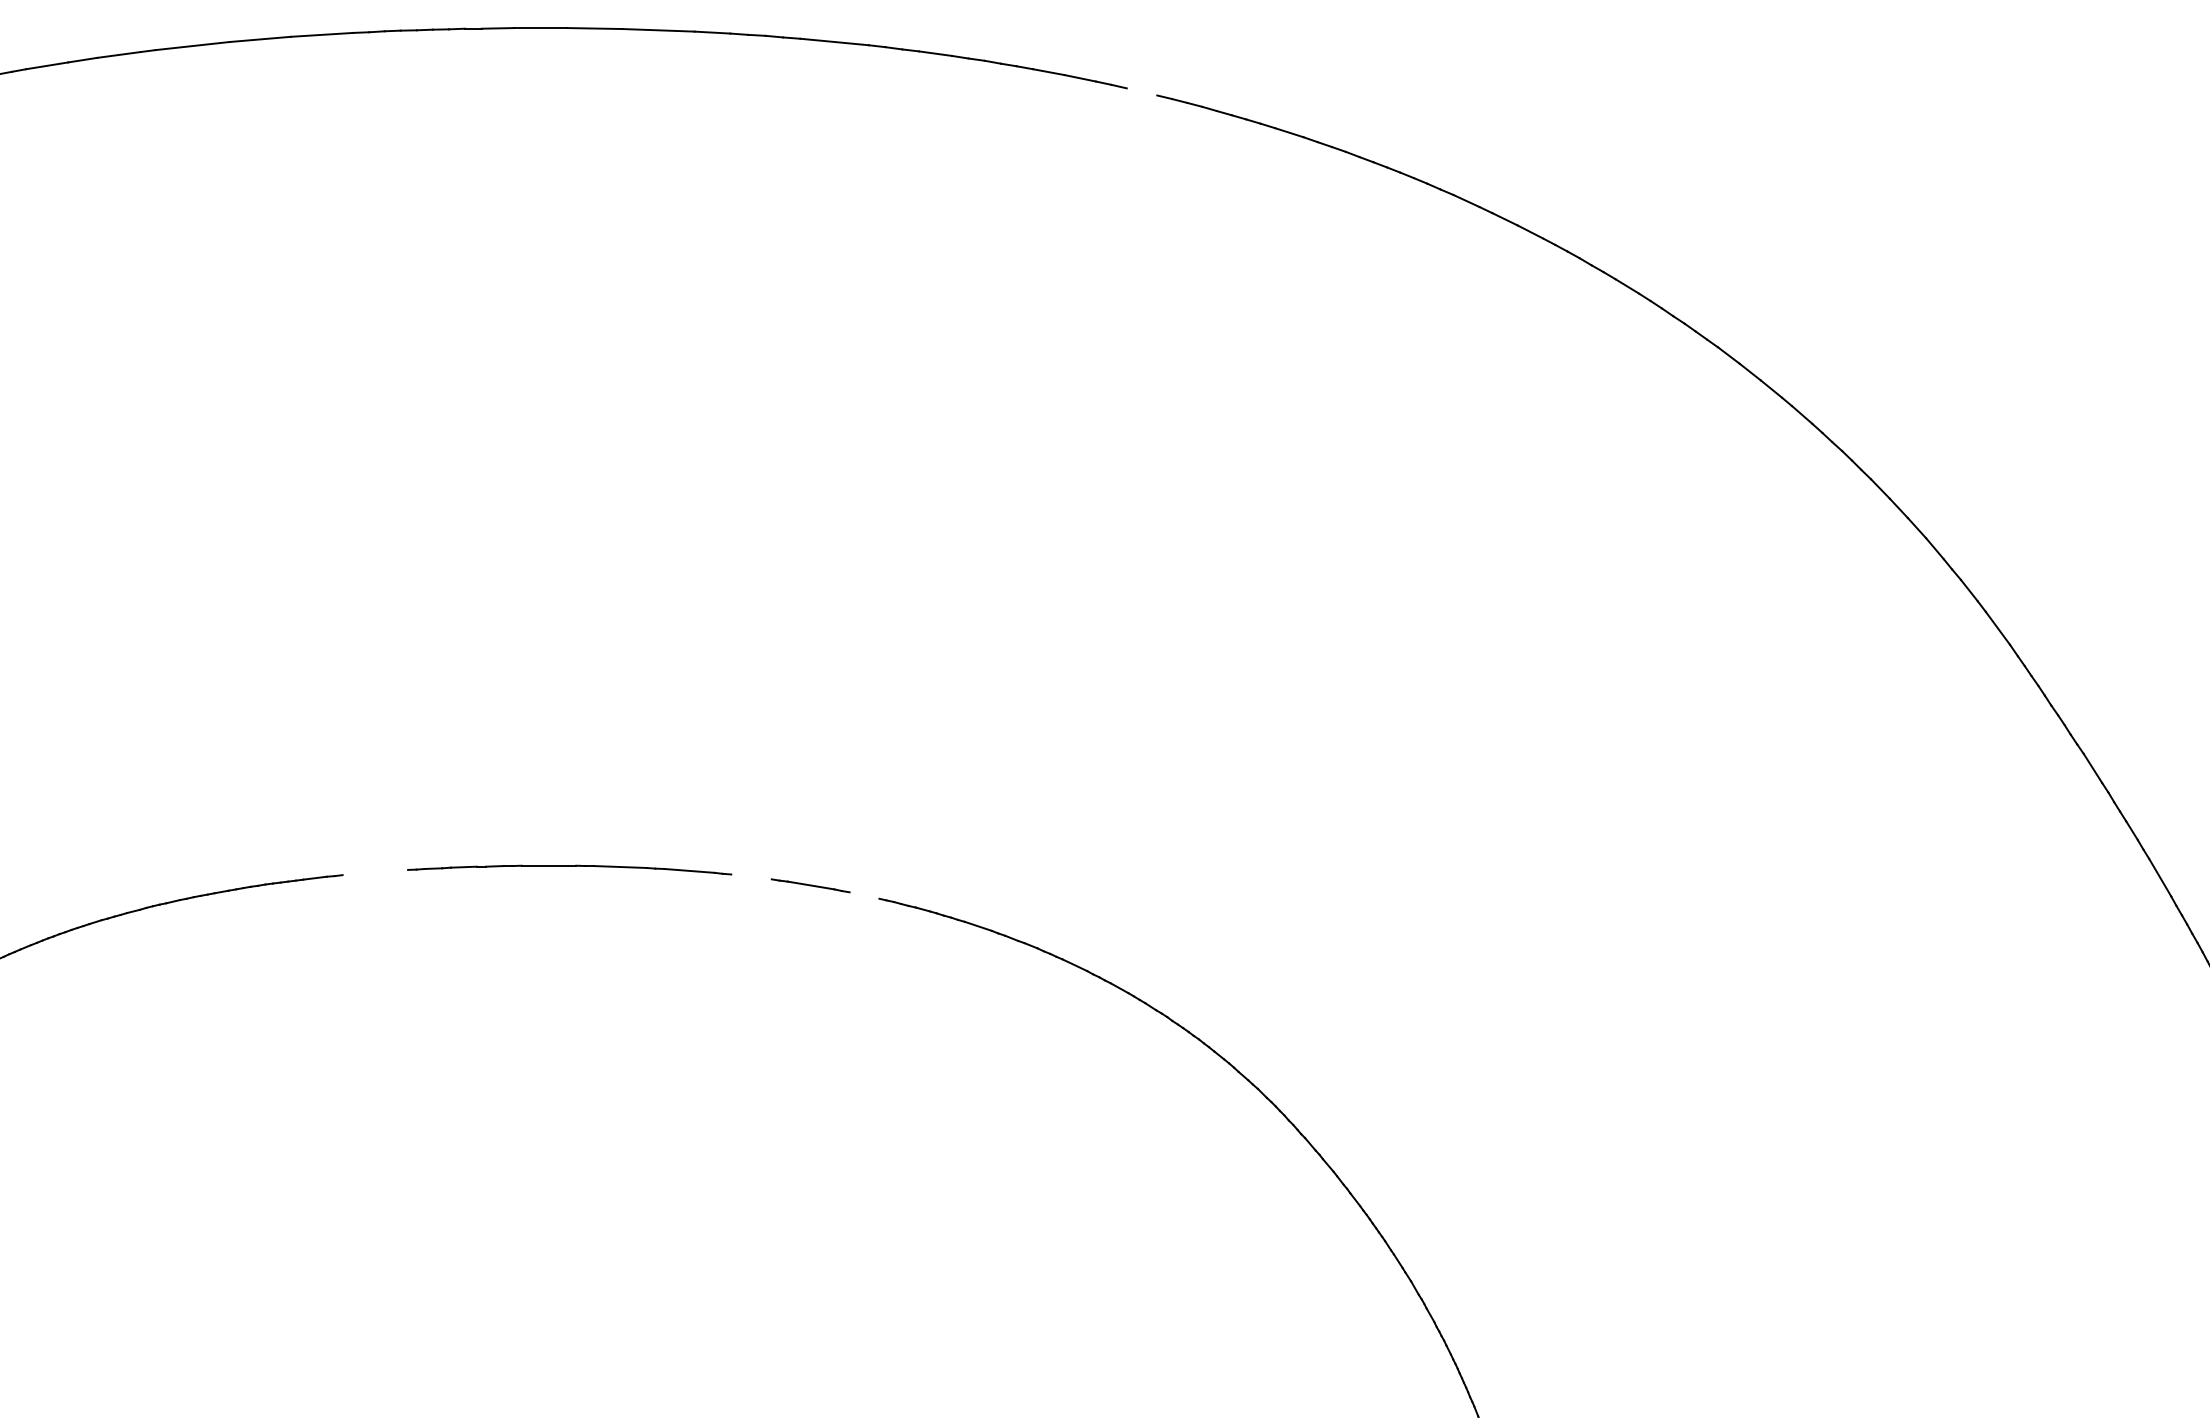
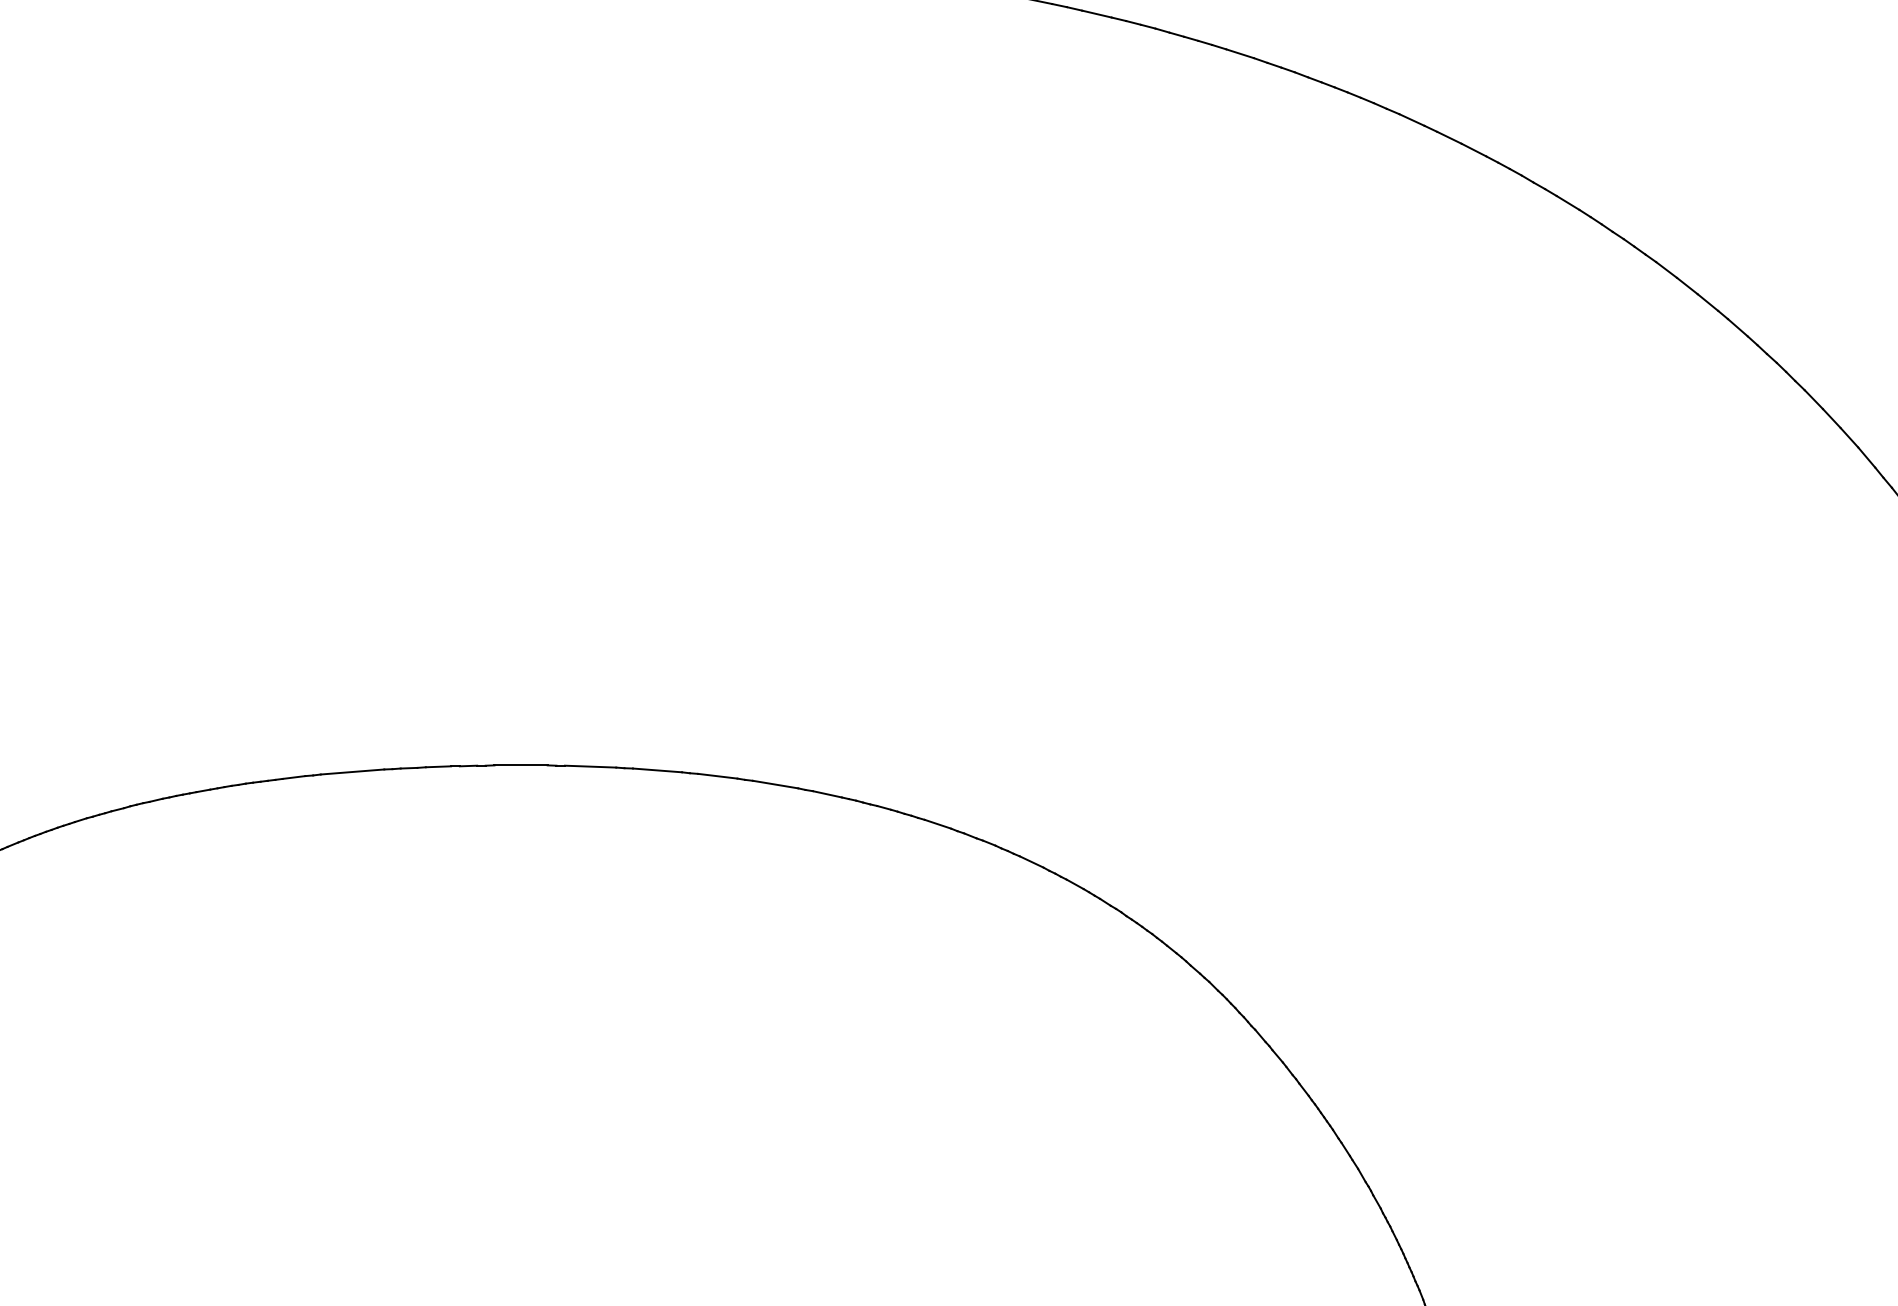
line: (1141, 91) -> (1096, 13), added
line: (375, 872) -> (352, 771), added
line: (751, 876) -> (717, 775), added
line: (864, 895) -> (827, 794), added

